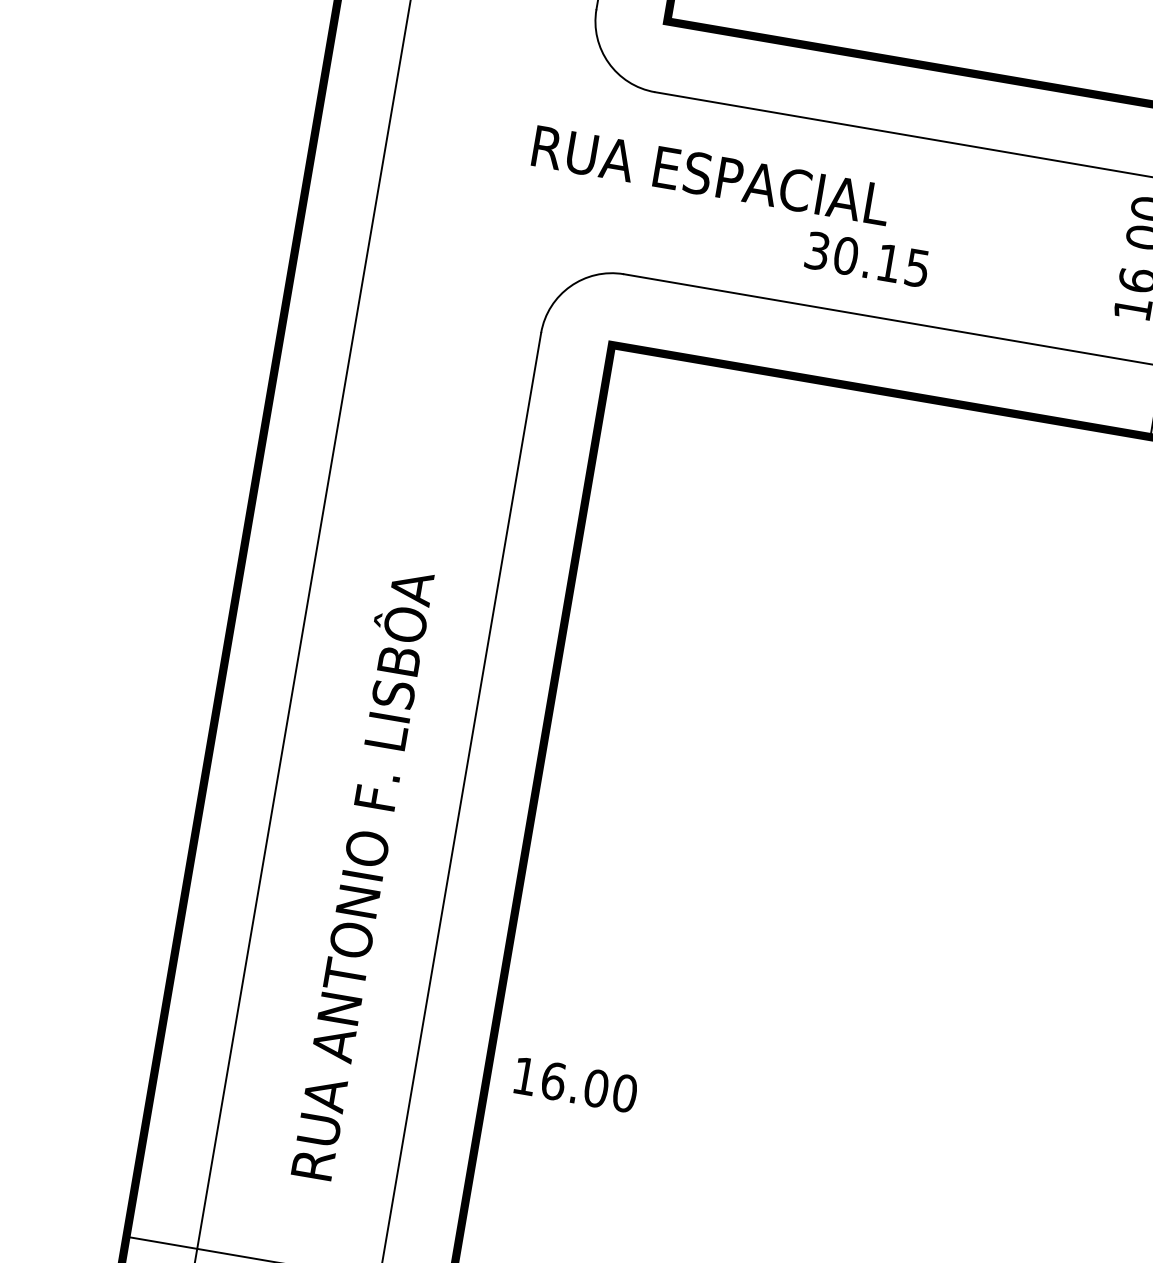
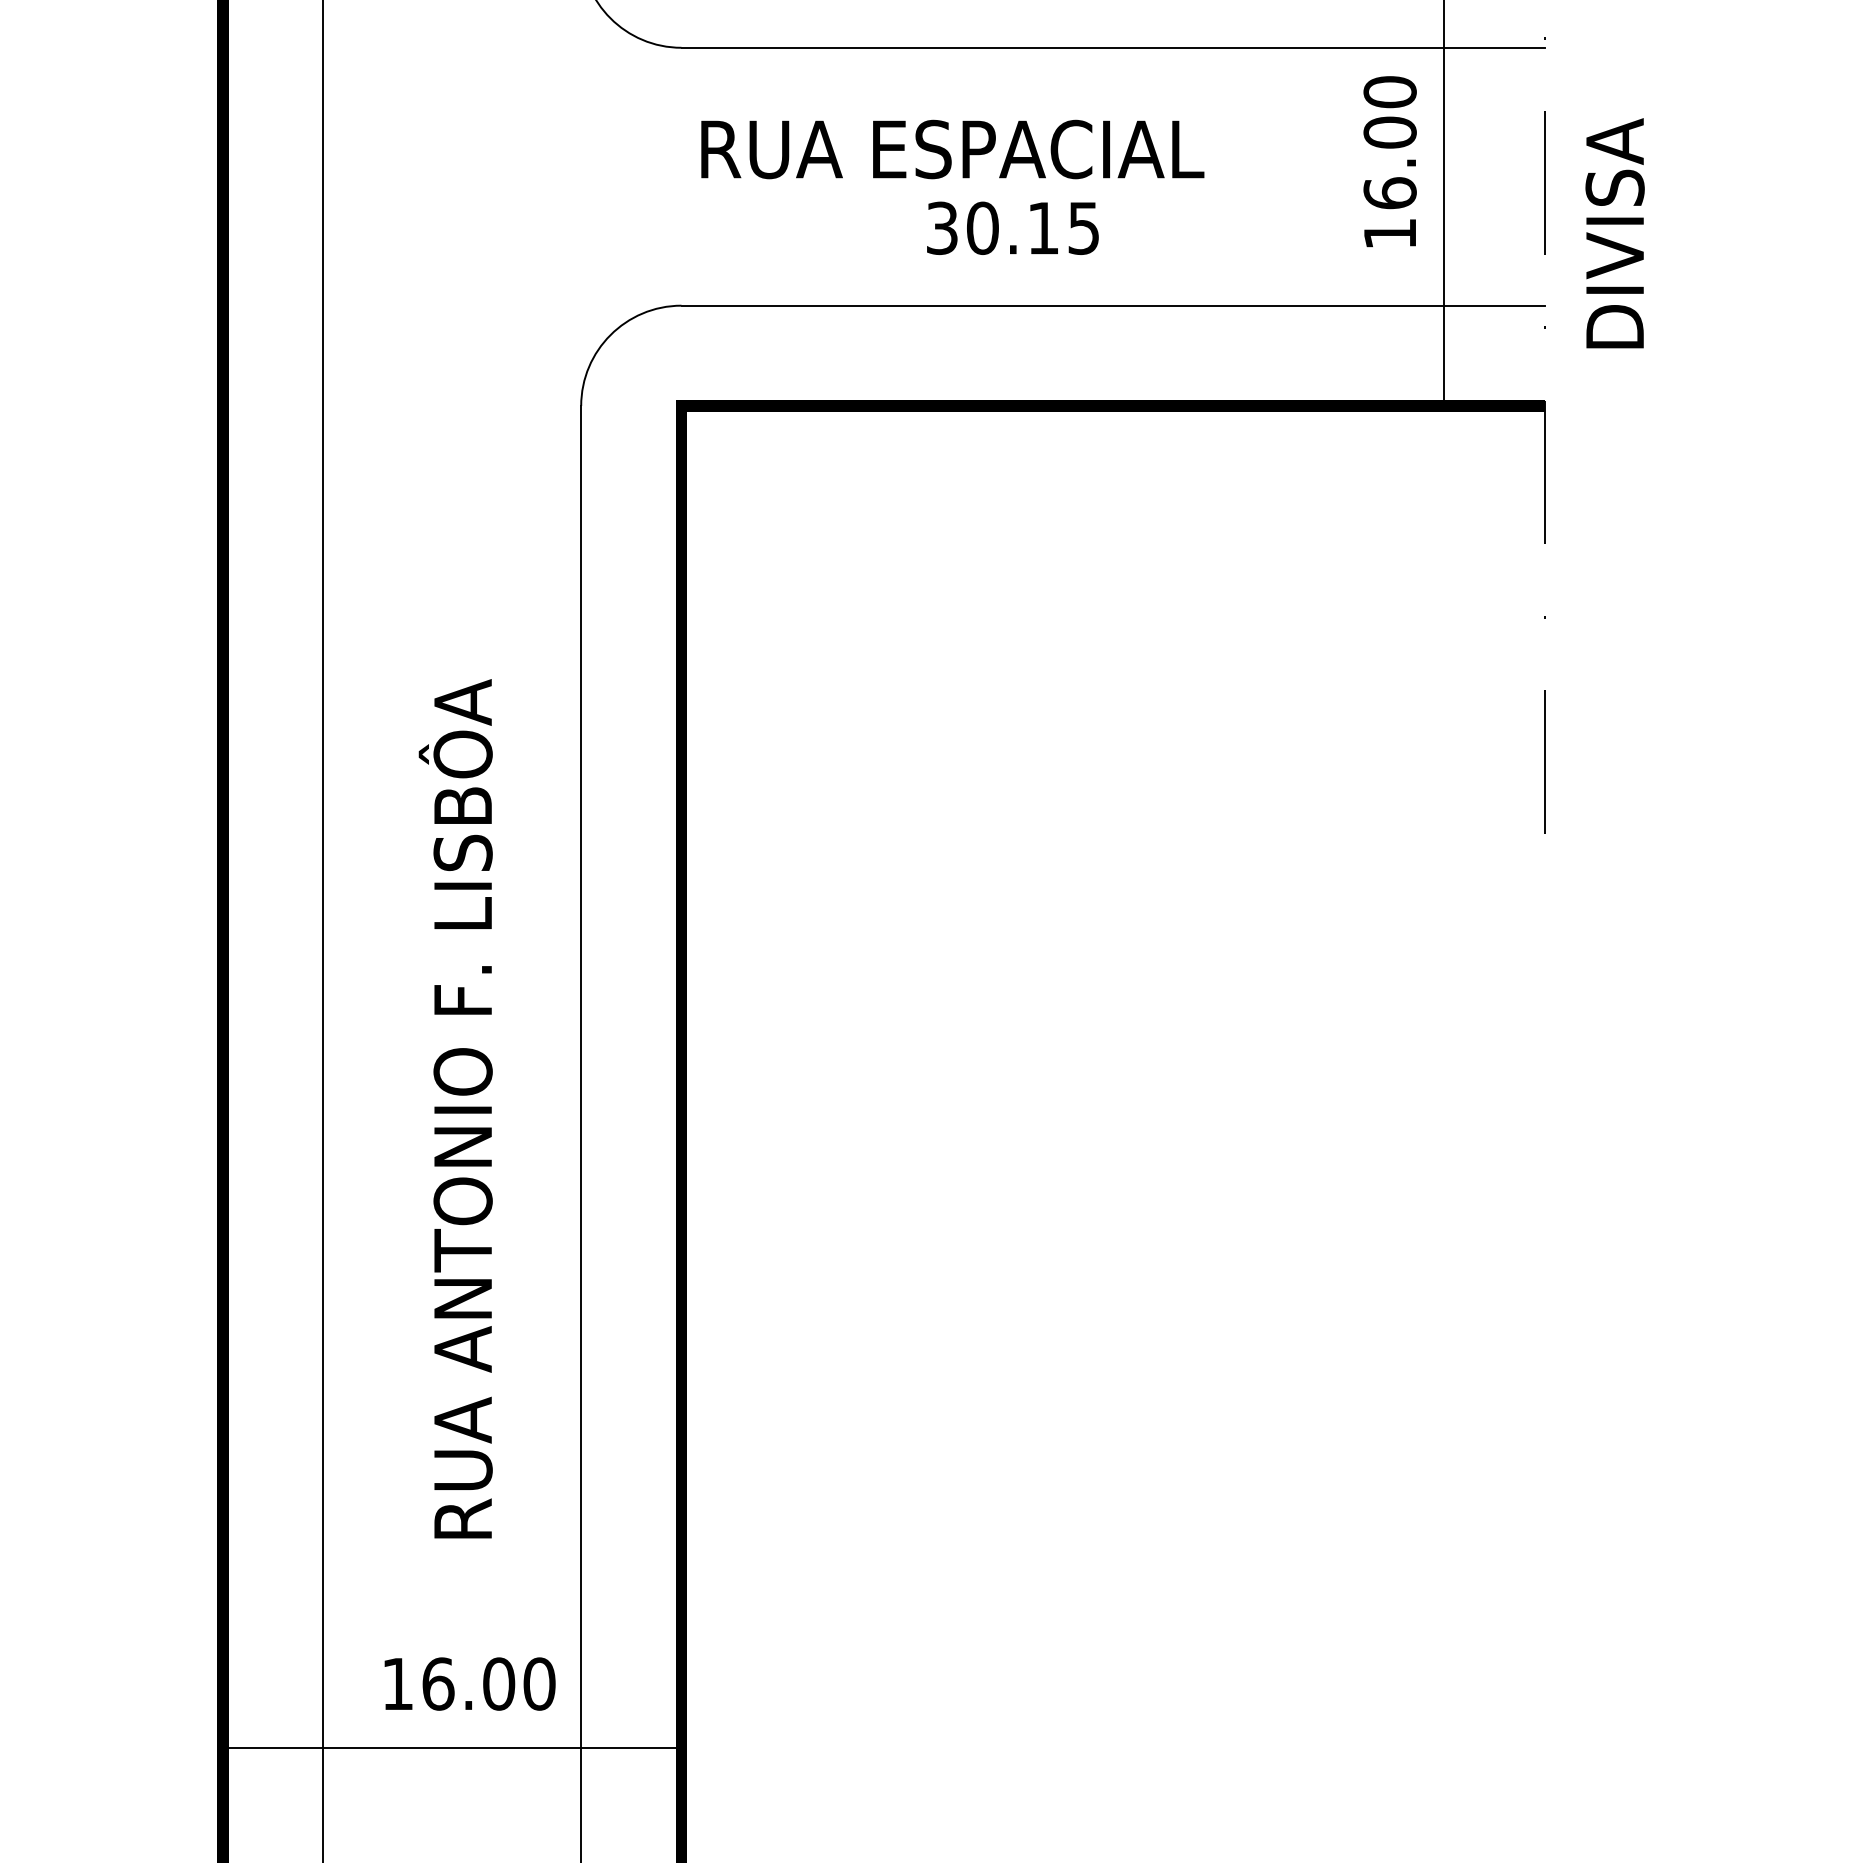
text: (711, 175) -> (952, 149), moved
text: (357, 873) -> (455, 1108), moved
text: (575, 1084) -> (469, 1683), moved

